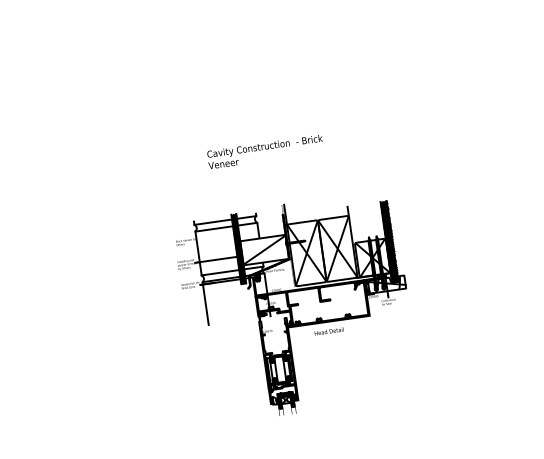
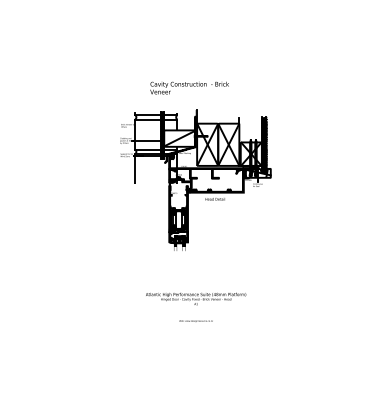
text: (265, 151) -> (189, 87), moved

